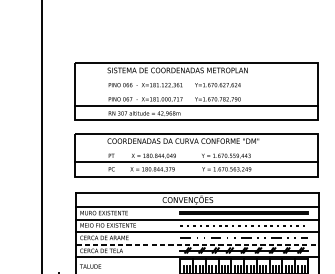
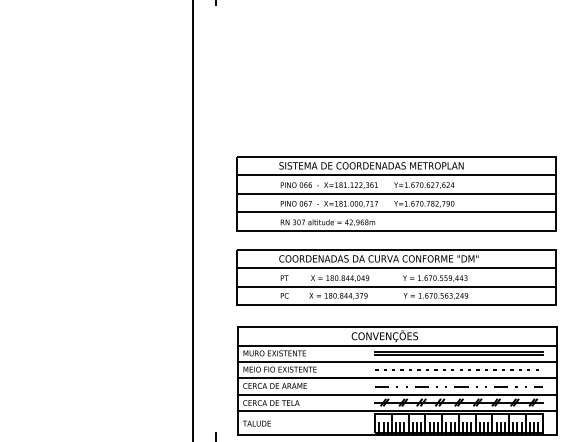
line: (196, 77) -> (396, 175), added
line: (196, 91) -> (396, 193), added
line: (196, 148) -> (396, 268), added
line: (197, 244) -> (397, 394), dashed -> solid

